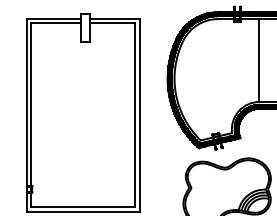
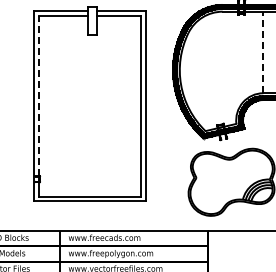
line: (259, 60) -> (263, 52), solid -> dashed
line: (30, 104) -> (38, 95), solid -> dashed

